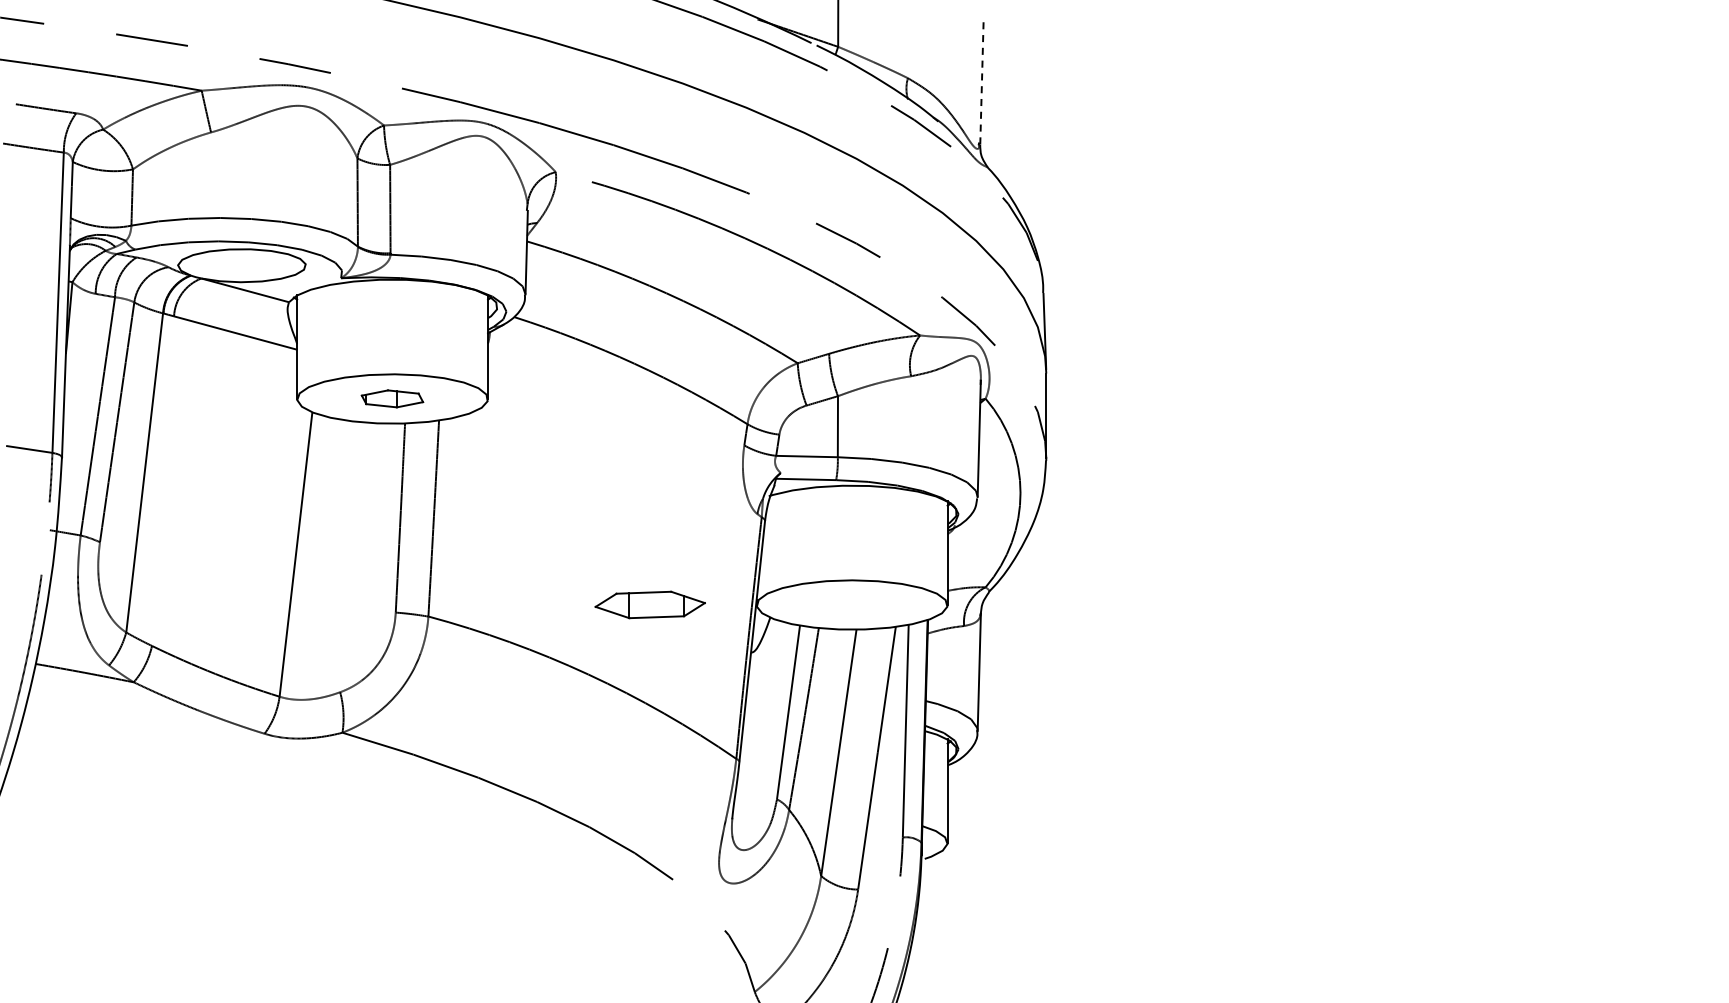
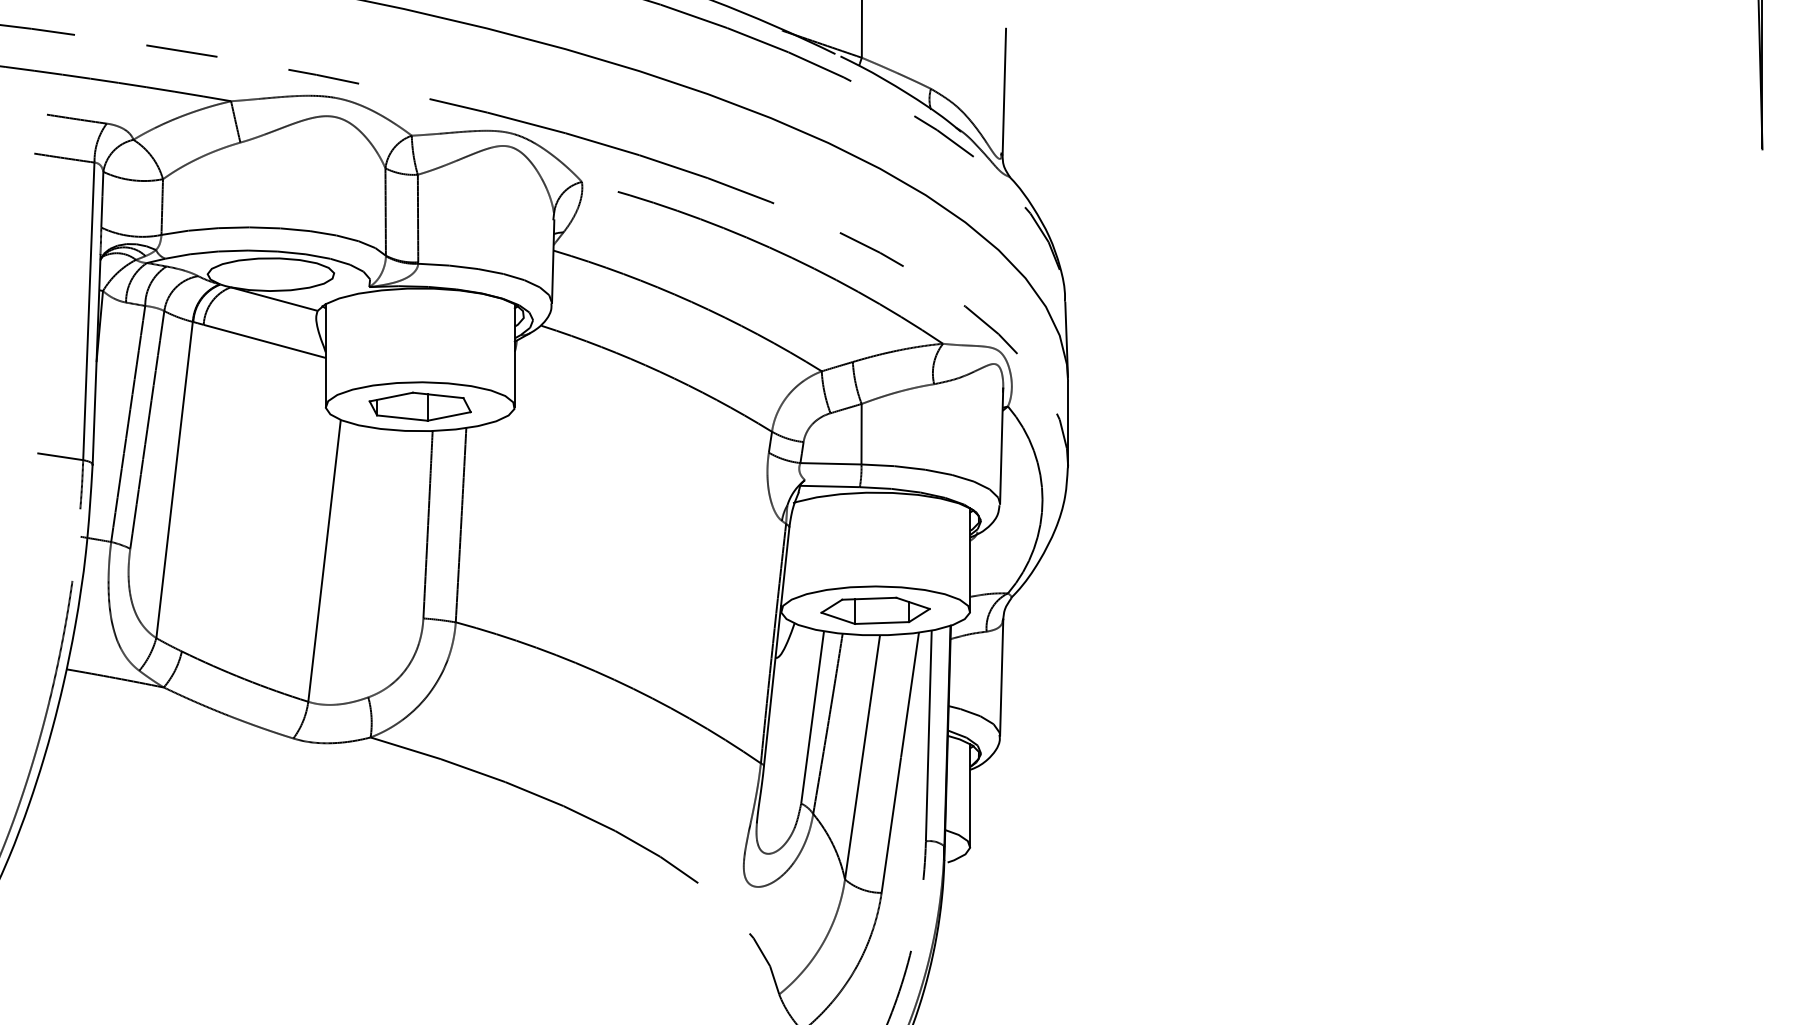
line: (982, 80) -> (1004, 91), dashed -> solid
part: (391, 398) -> (419, 406), size x1.67
part: (650, 604) -> (875, 610), moved

